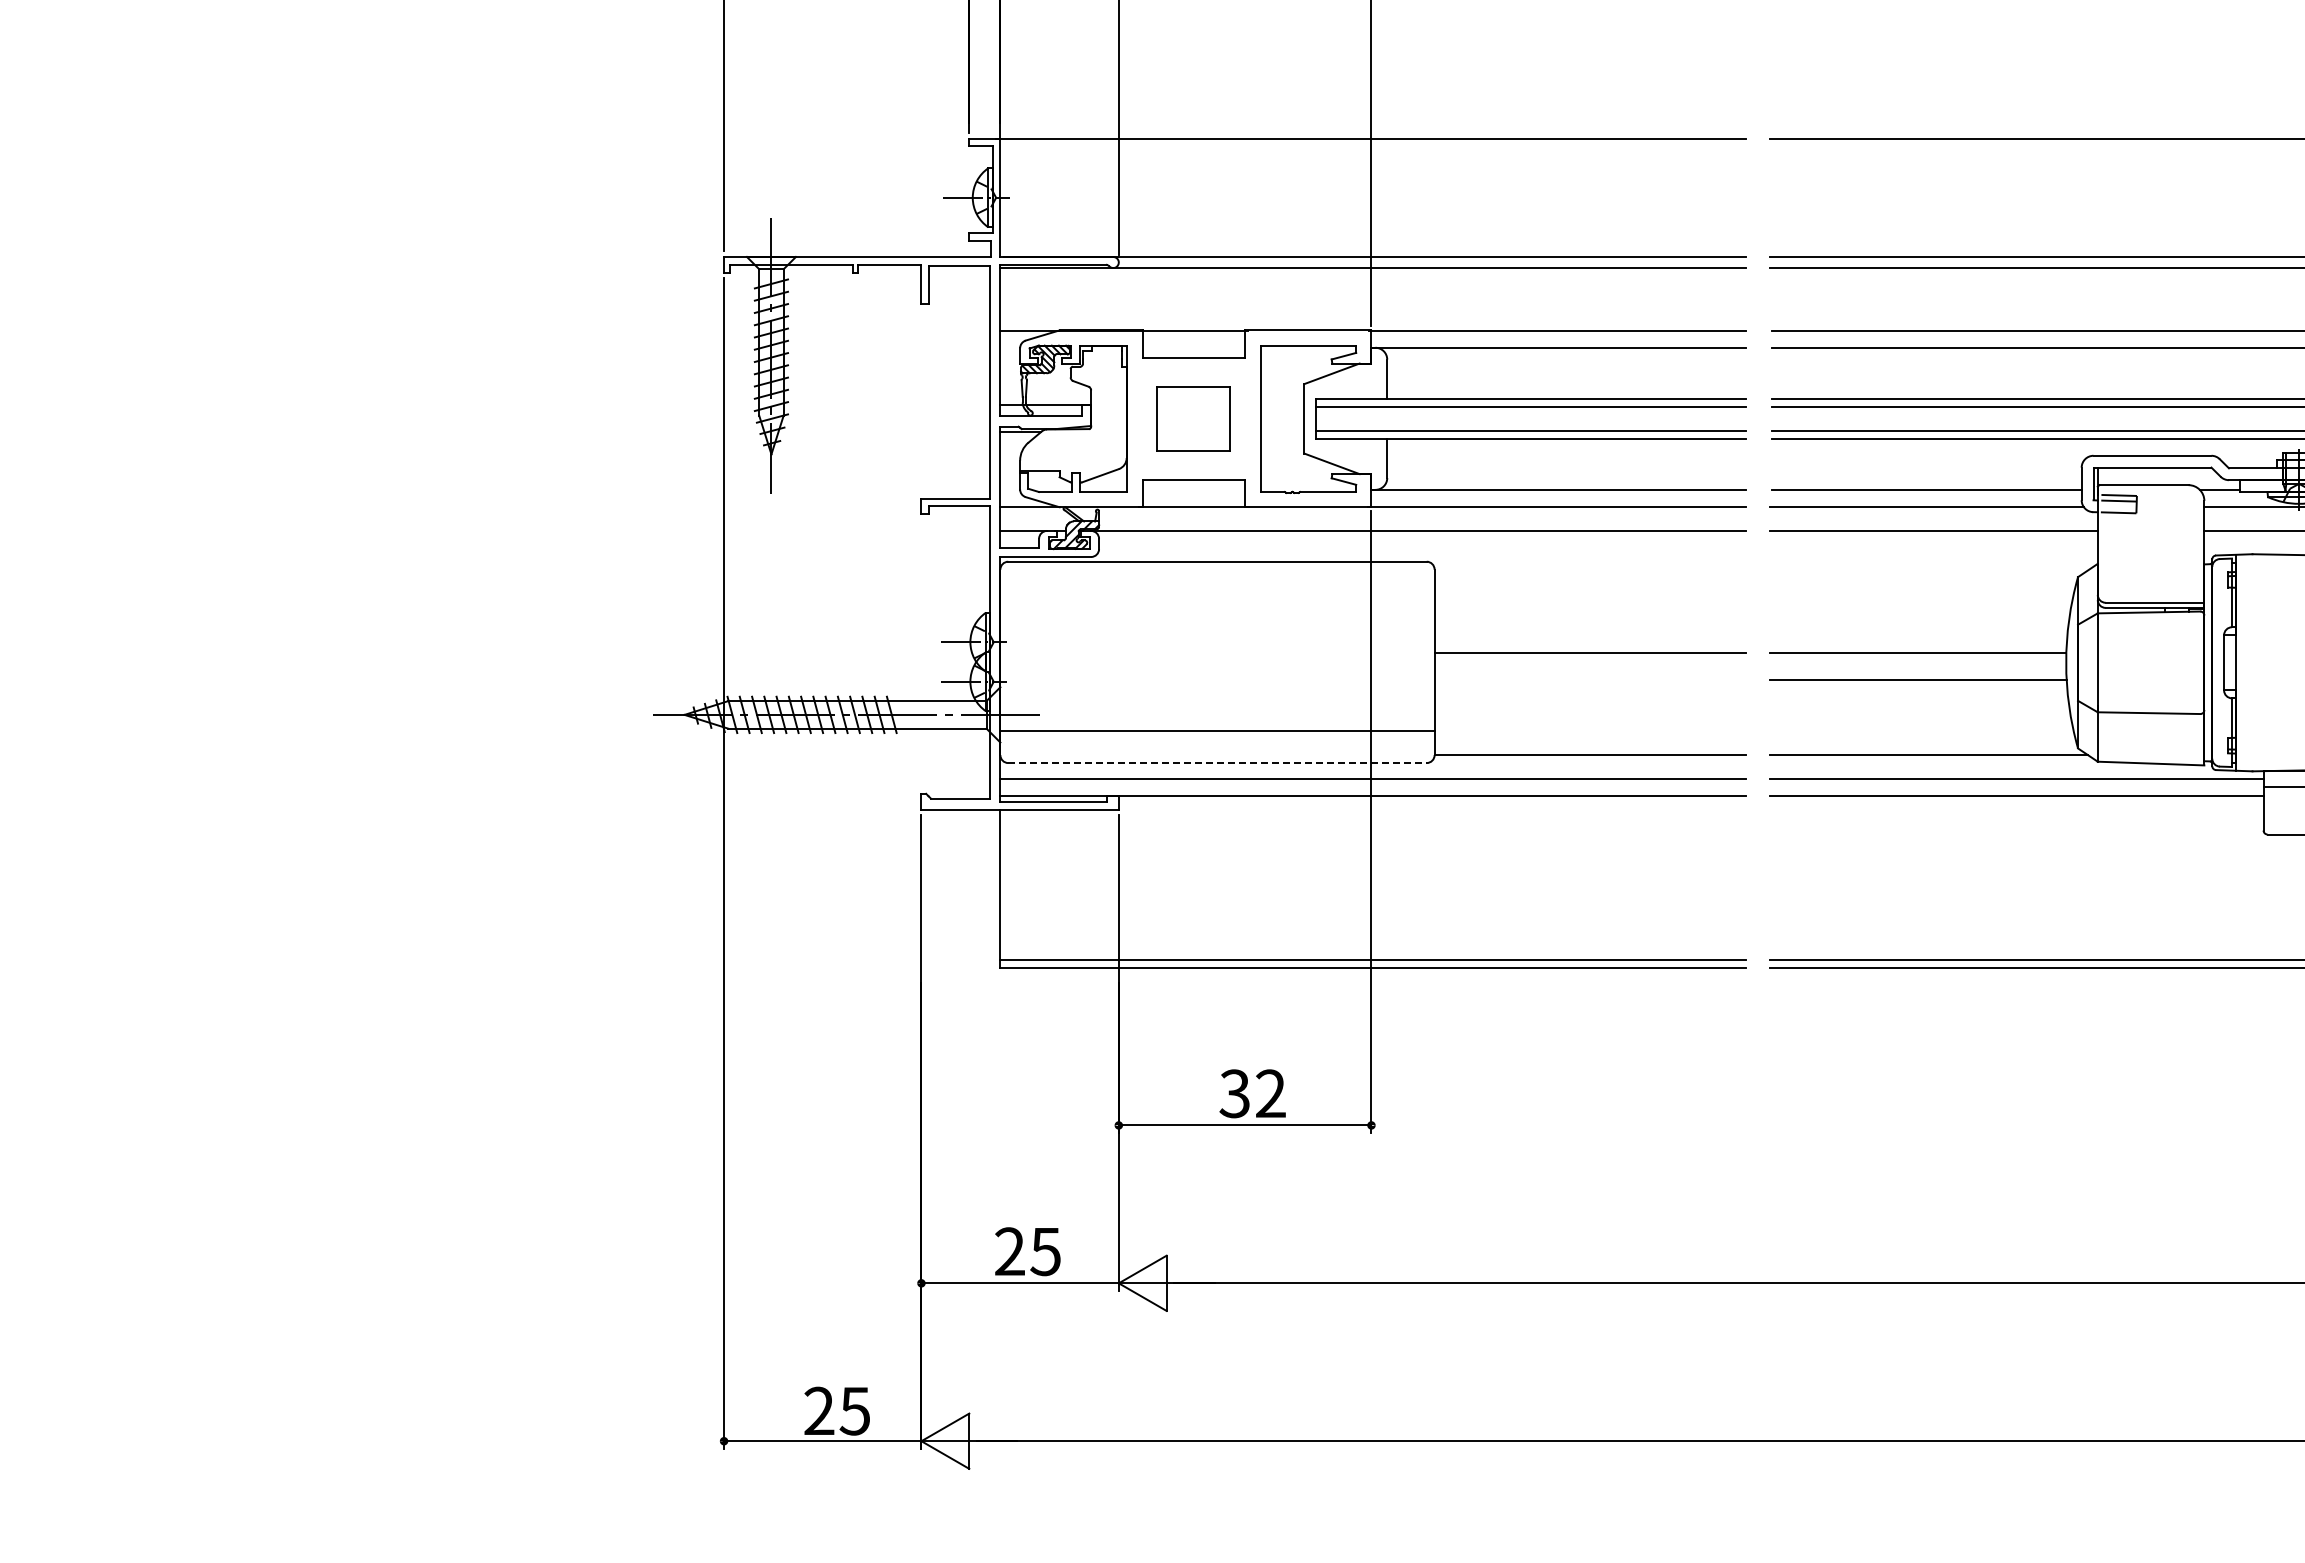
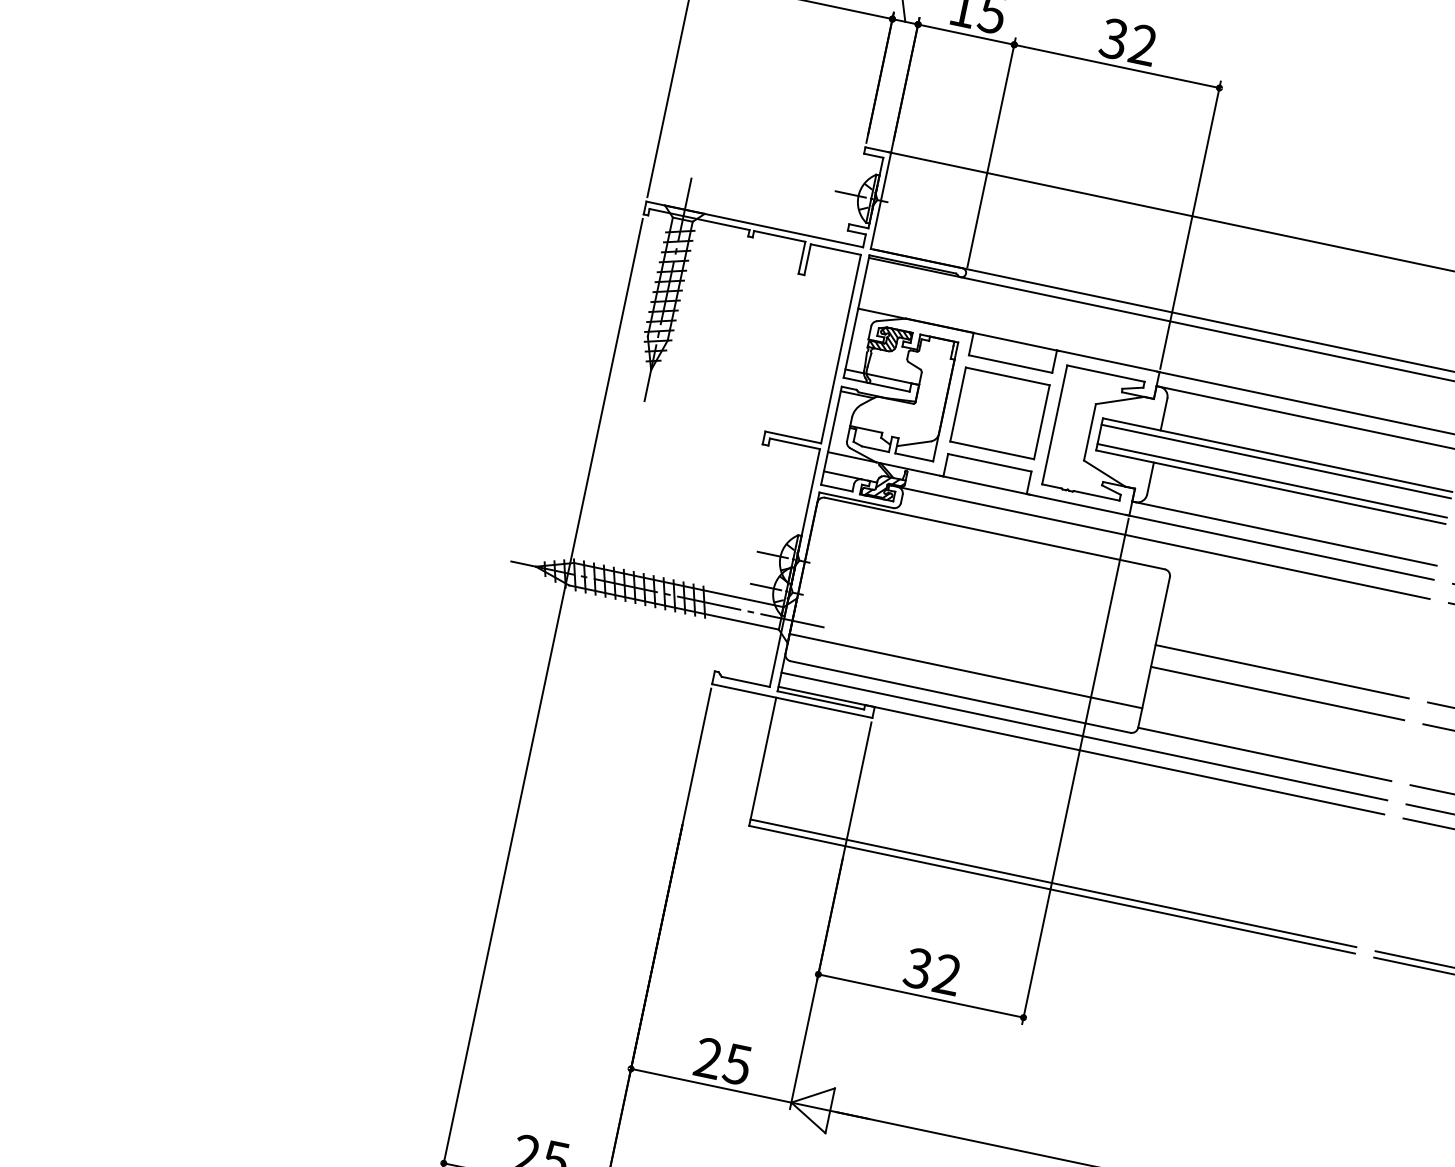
part: (1193, 418) -> (1000, 413), size x1.43
line: (1590, 680) -> (1277, 693), added
line: (1218, 763) -> (961, 697), dashed -> solid

